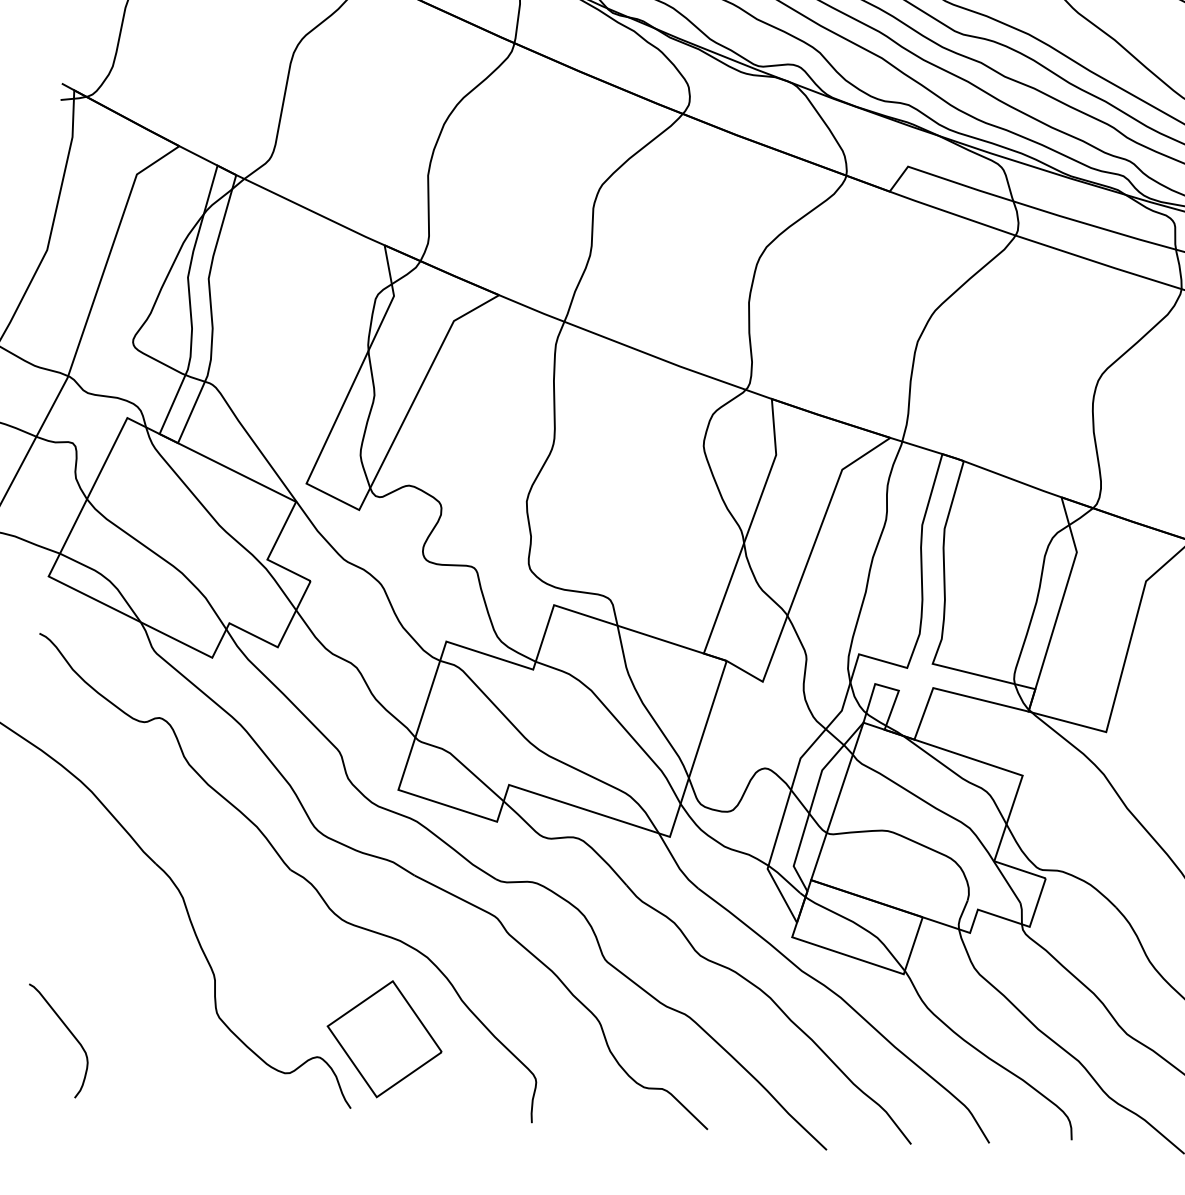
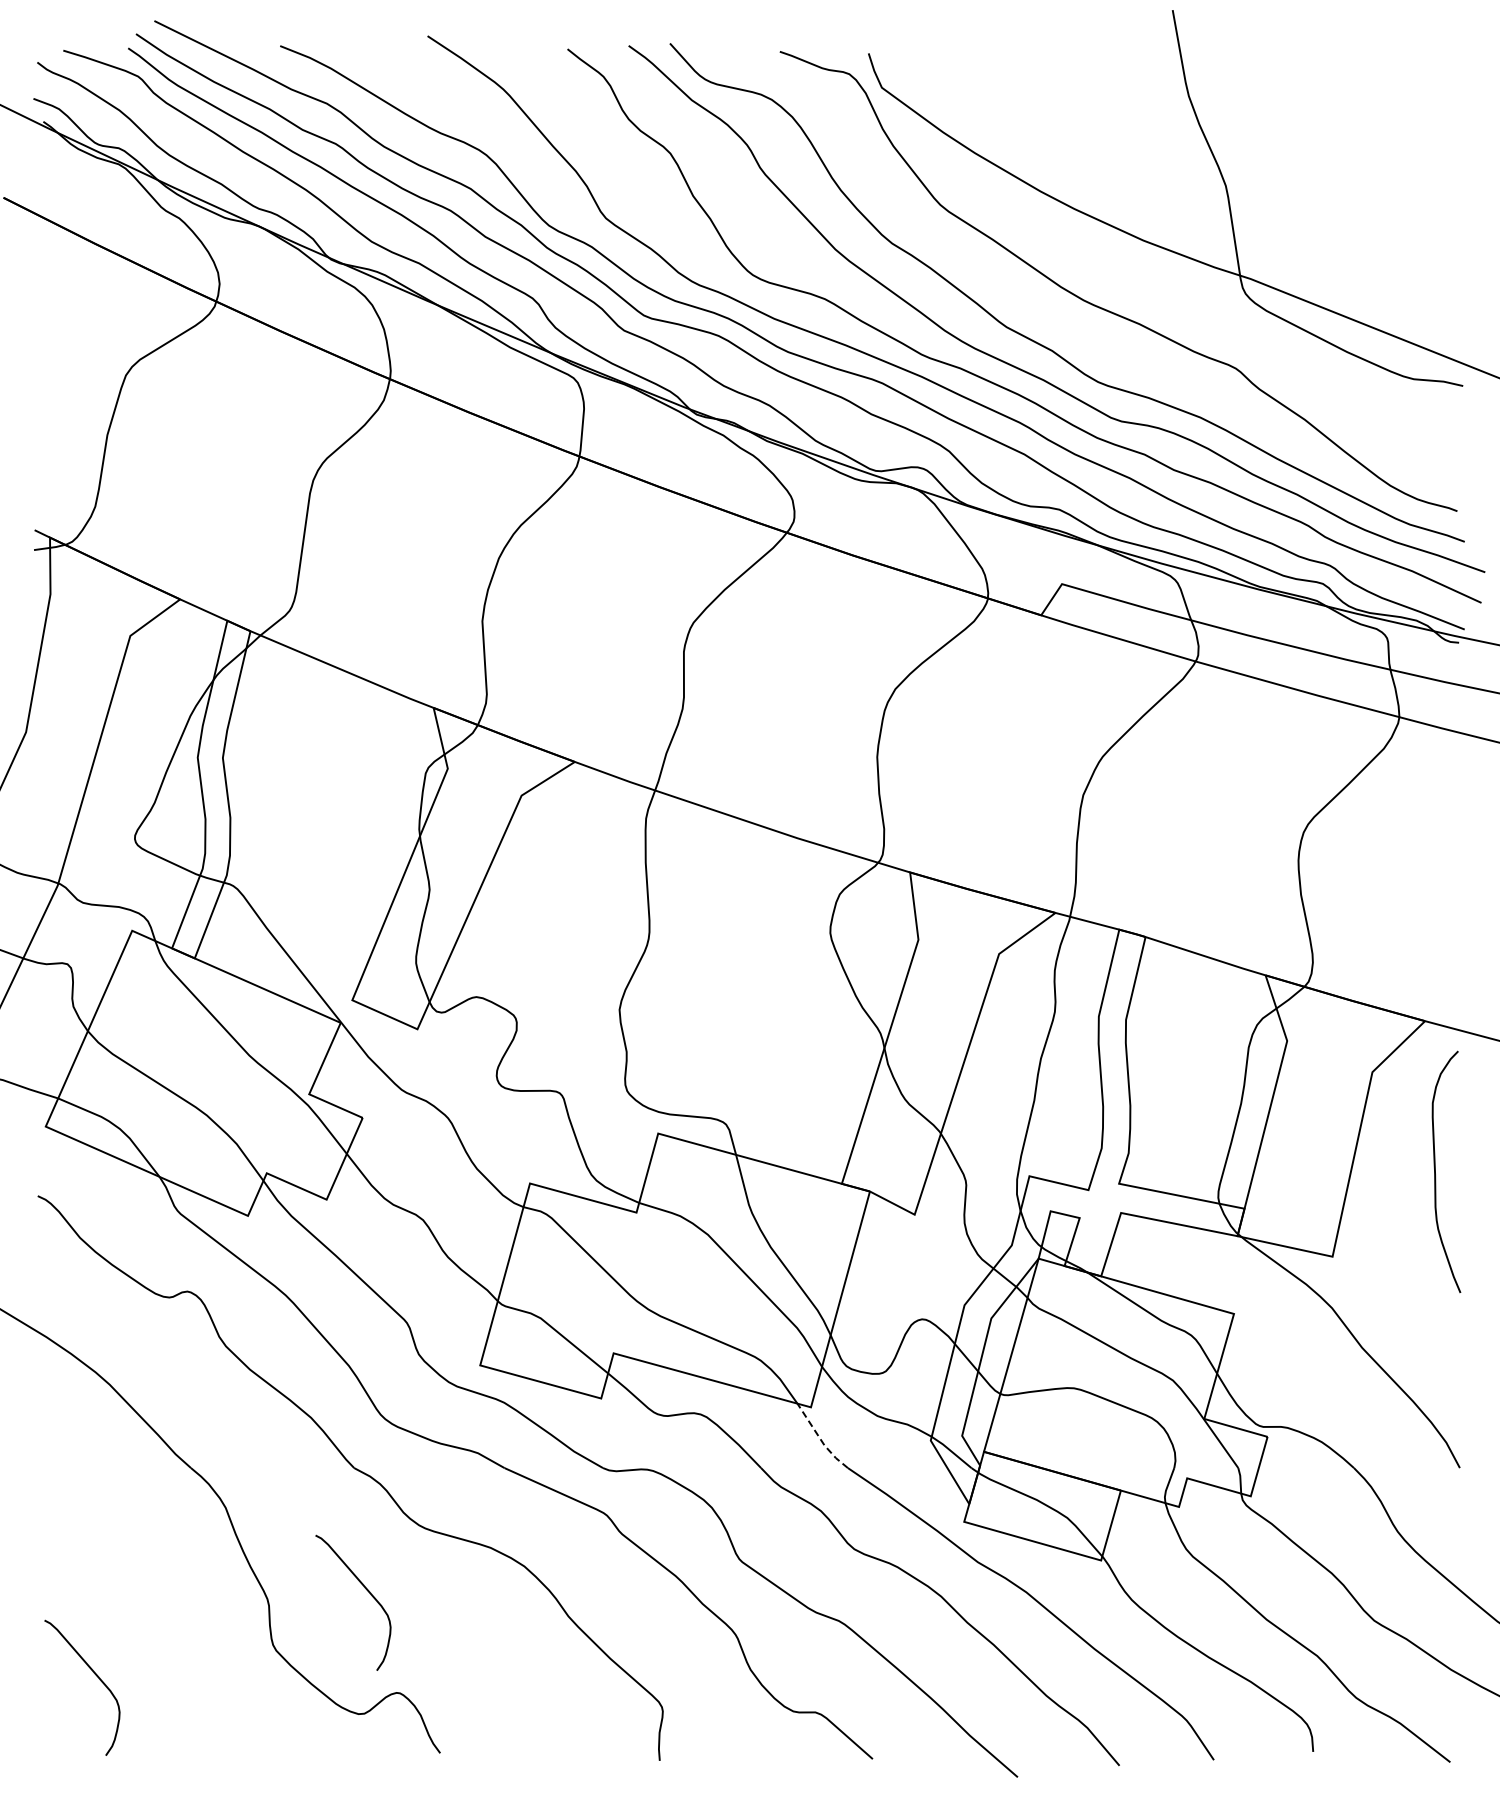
line: (676, 863) -> (820, 1439), solid -> dashed
curve: (295, 970) -> (365, 1589), added
part: (384, 1039) -> (476, 1667), removed

